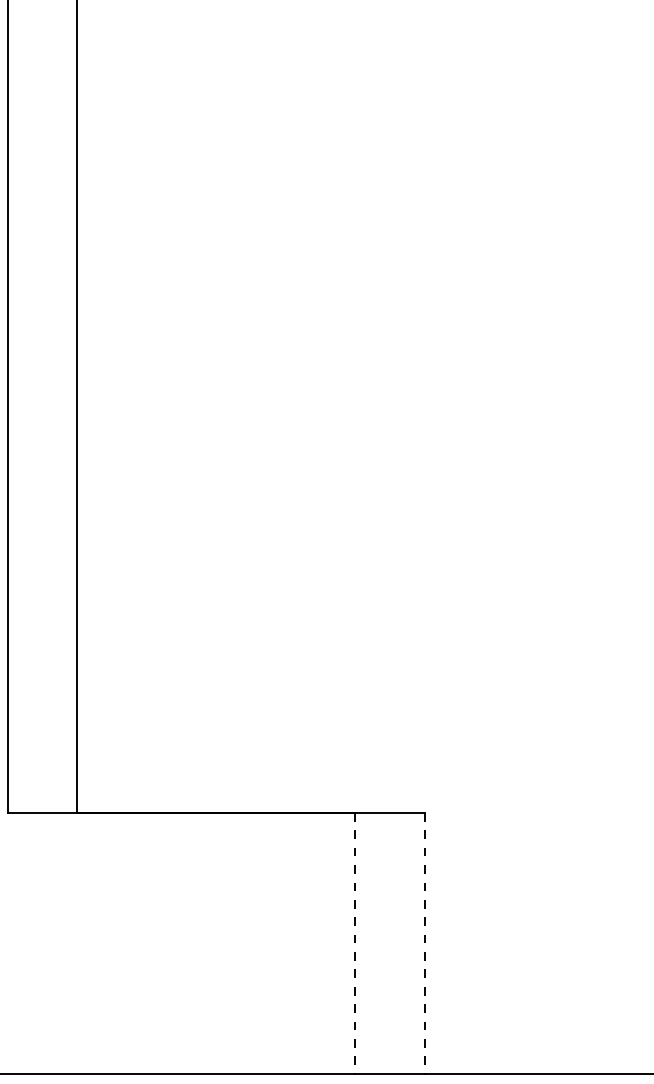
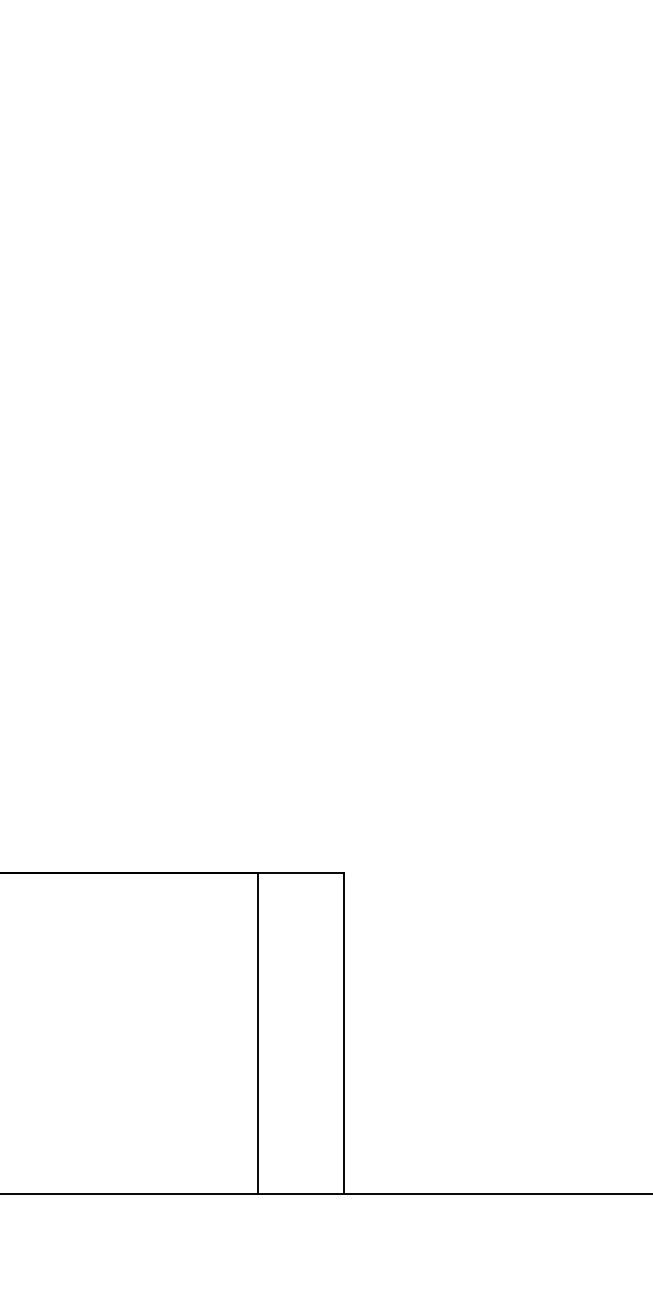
line: (355, 943) -> (258, 1033), dashed -> solid
line: (424, 943) -> (343, 1033), dashed -> solid

